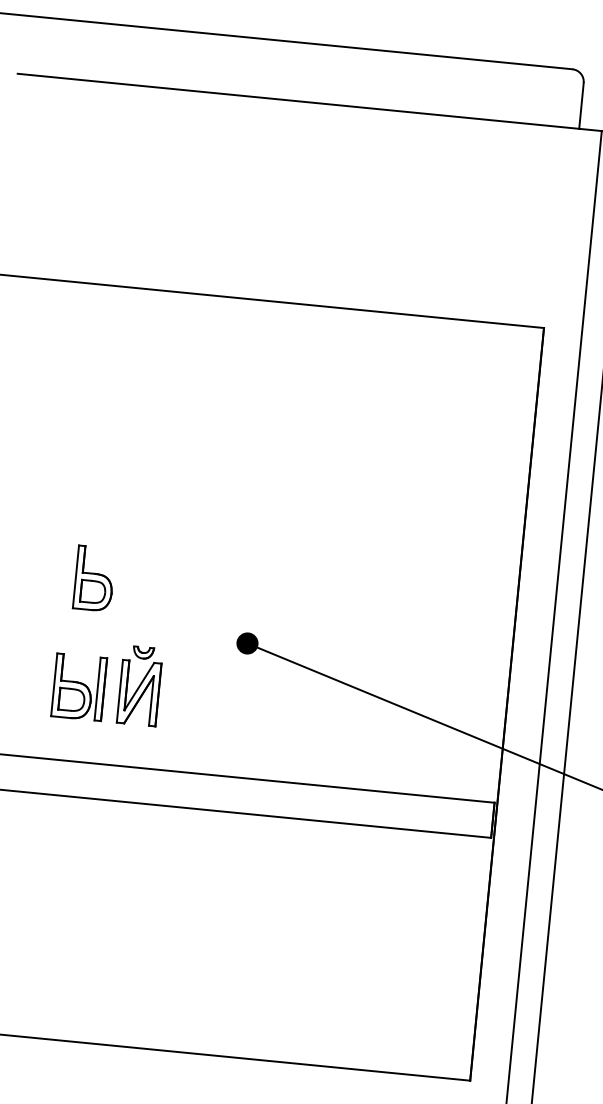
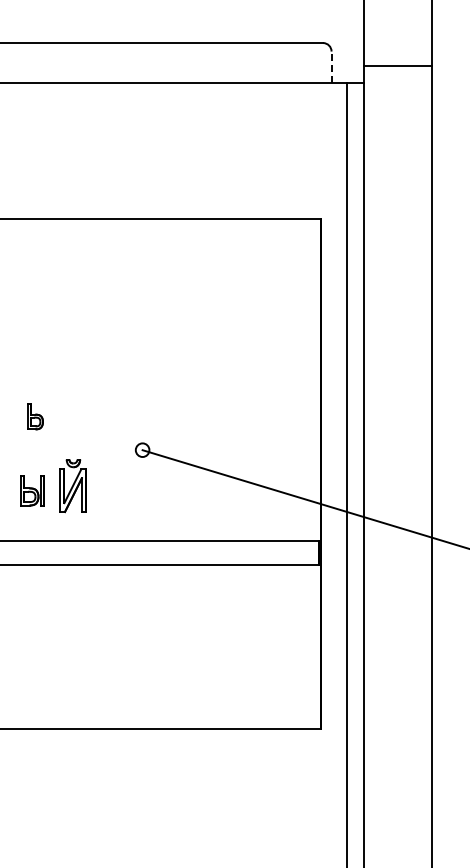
line: (581, 106) -> (331, 67), solid -> dashed
part: (94, 578) -> (35, 416), size x0.6
fill: (247, 643) -> (142, 450), removed
part: (79, 686) -> (32, 490), size x0.7

